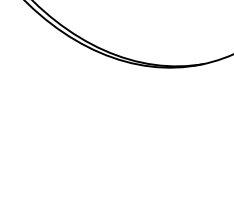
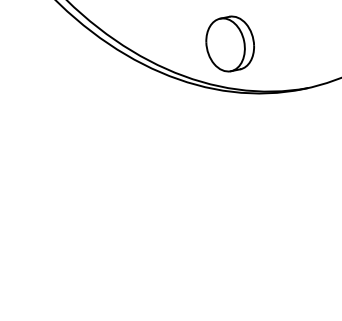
part: (148, 32) -> (229, 43), added

